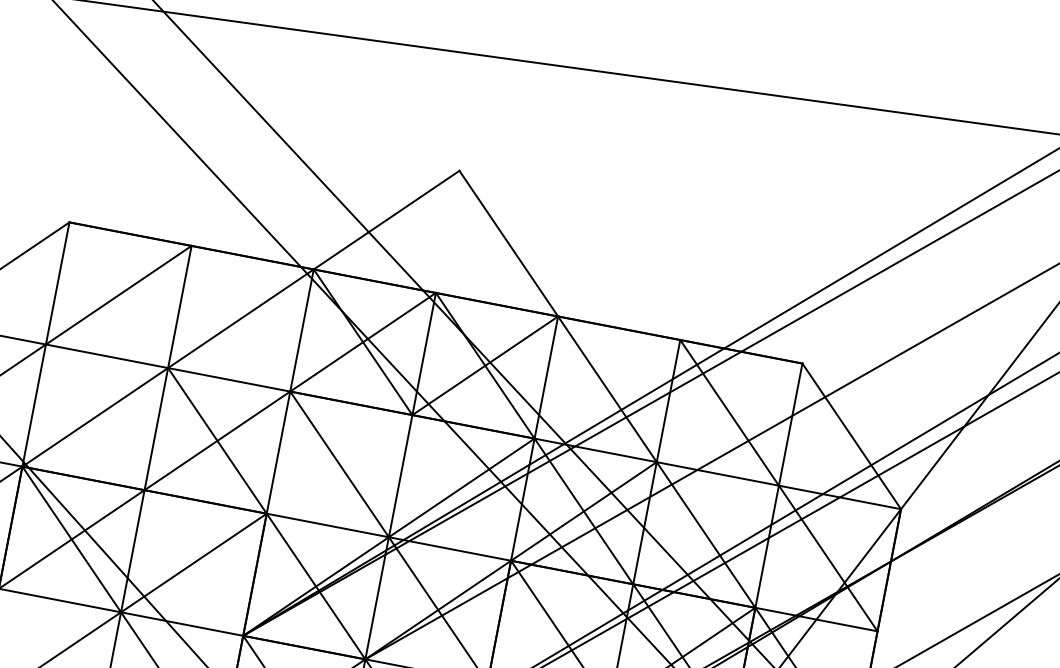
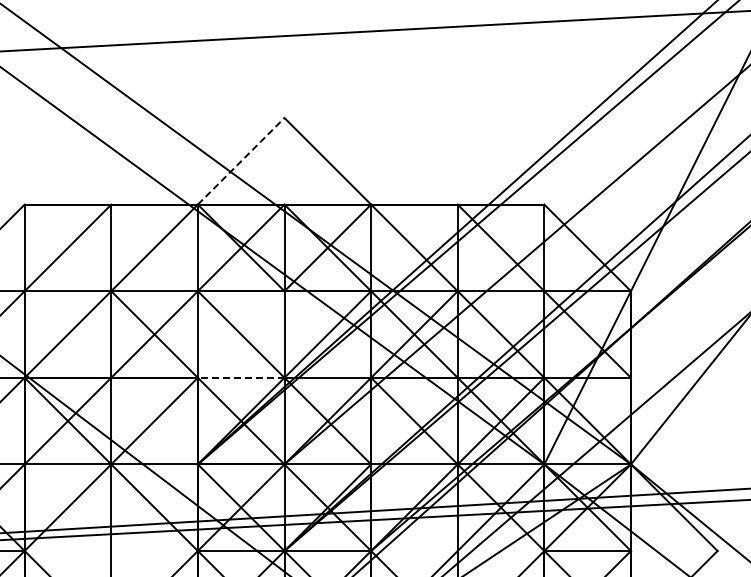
line: (387, 219) -> (241, 160), solid -> dashed
line: (326, 524) -> (240, 377), solid -> dashed

